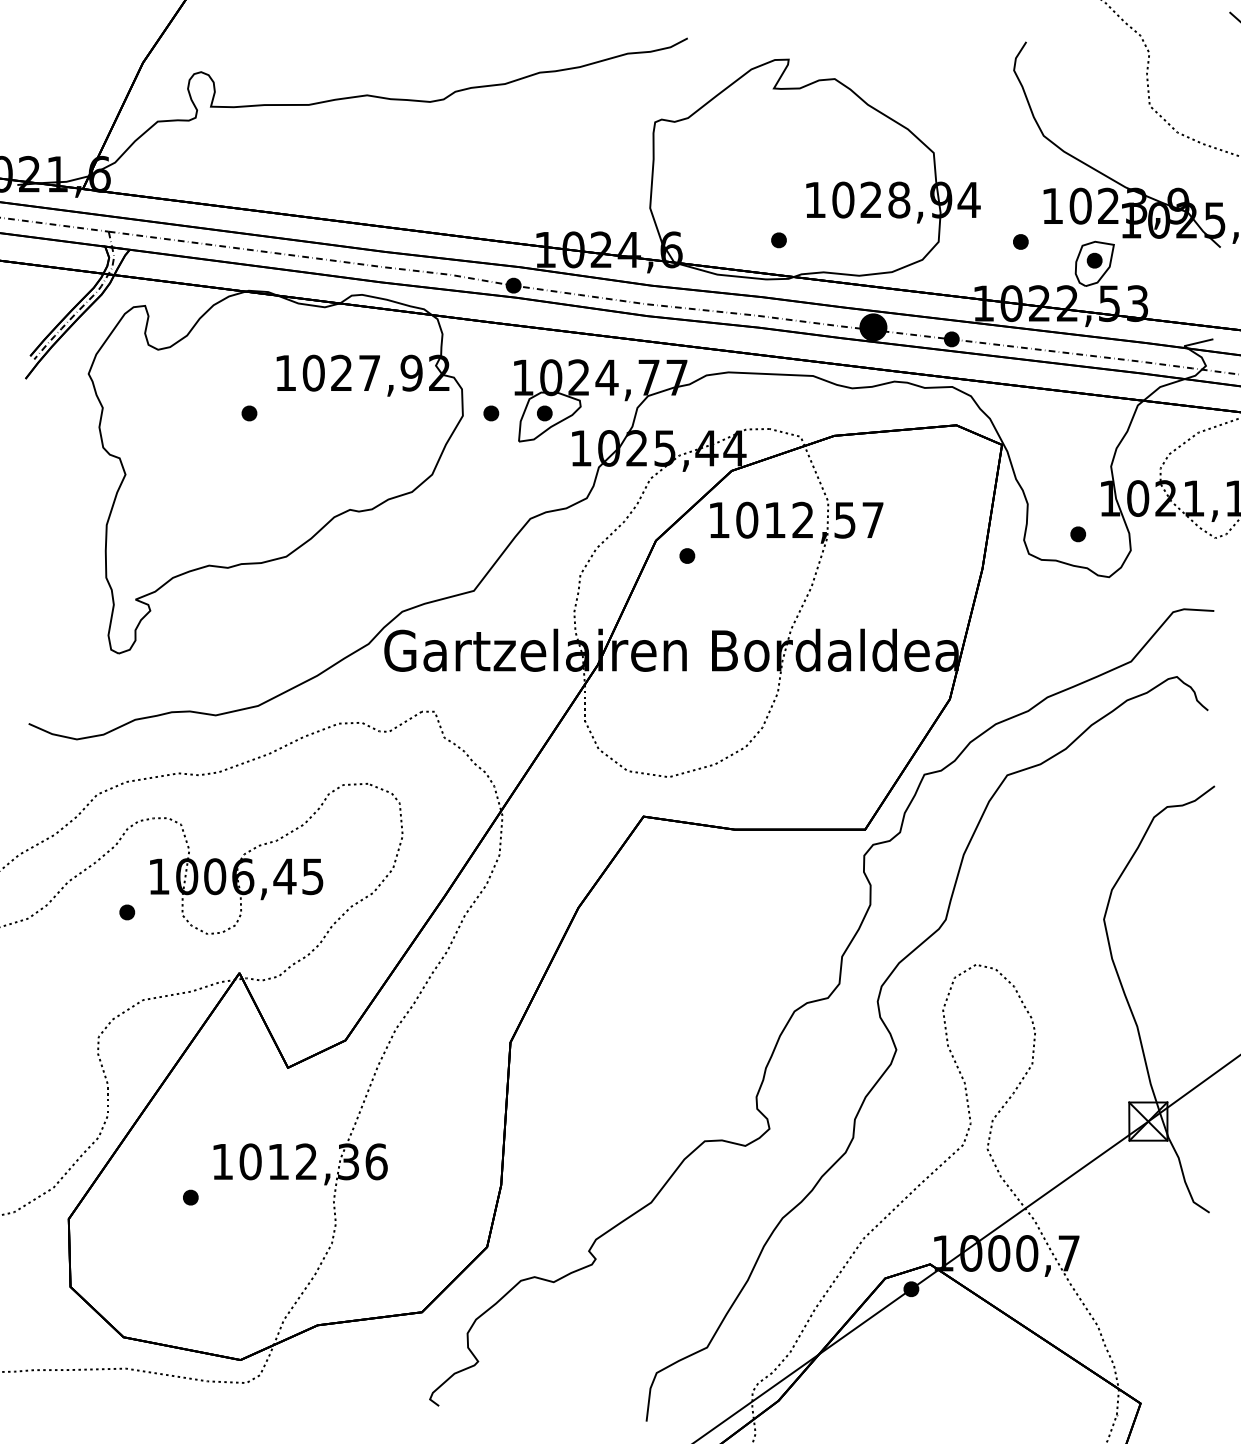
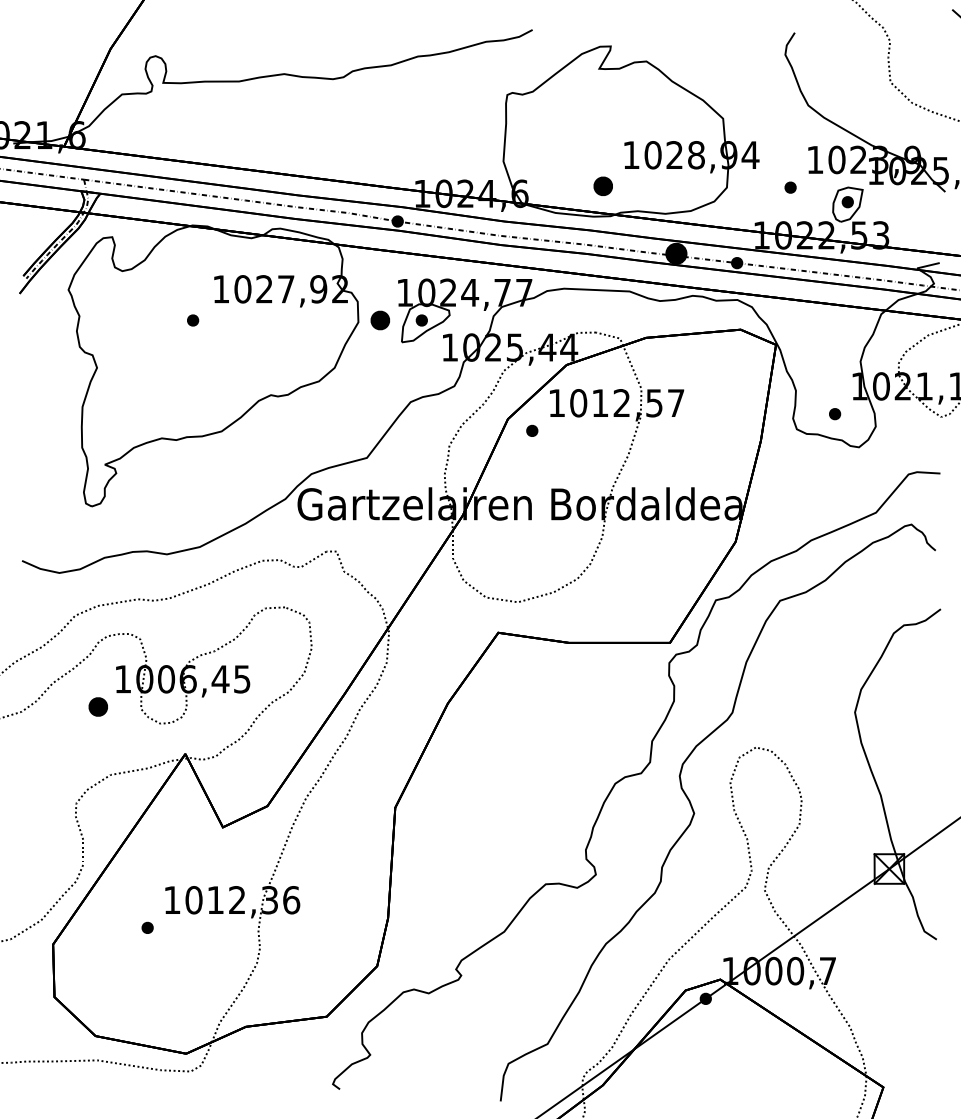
part: (778, 240) -> (602, 186), size x1.6
part: (491, 413) -> (380, 320), size x1.6
part: (127, 912) -> (98, 707), size x1.6

